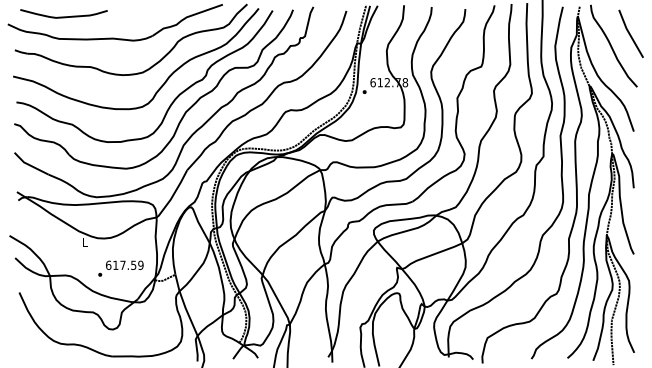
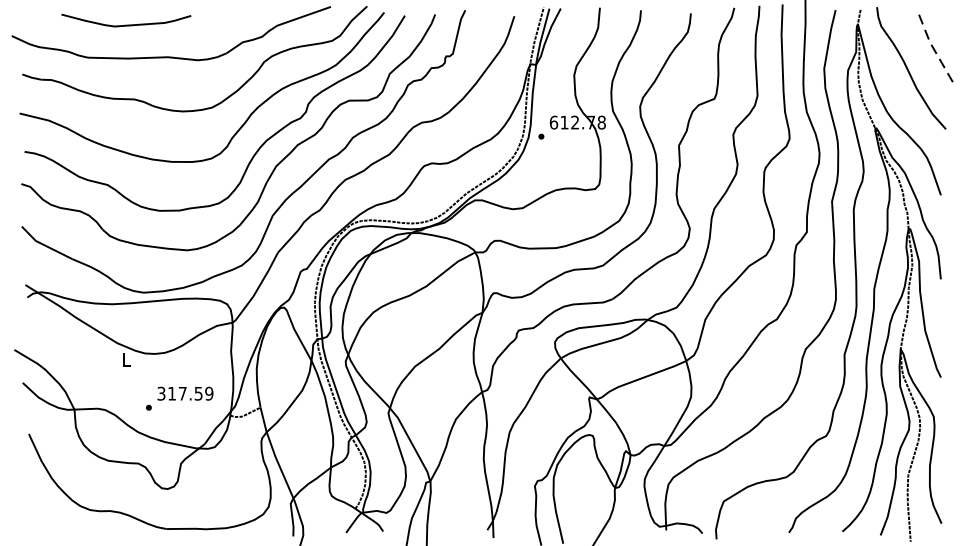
curve: (63, 16) -> (125, 24), moved
line: (629, 33) -> (934, 49), solid -> dashed
text: (108, 264) -> (161, 392), 617.59 -> 317.59

